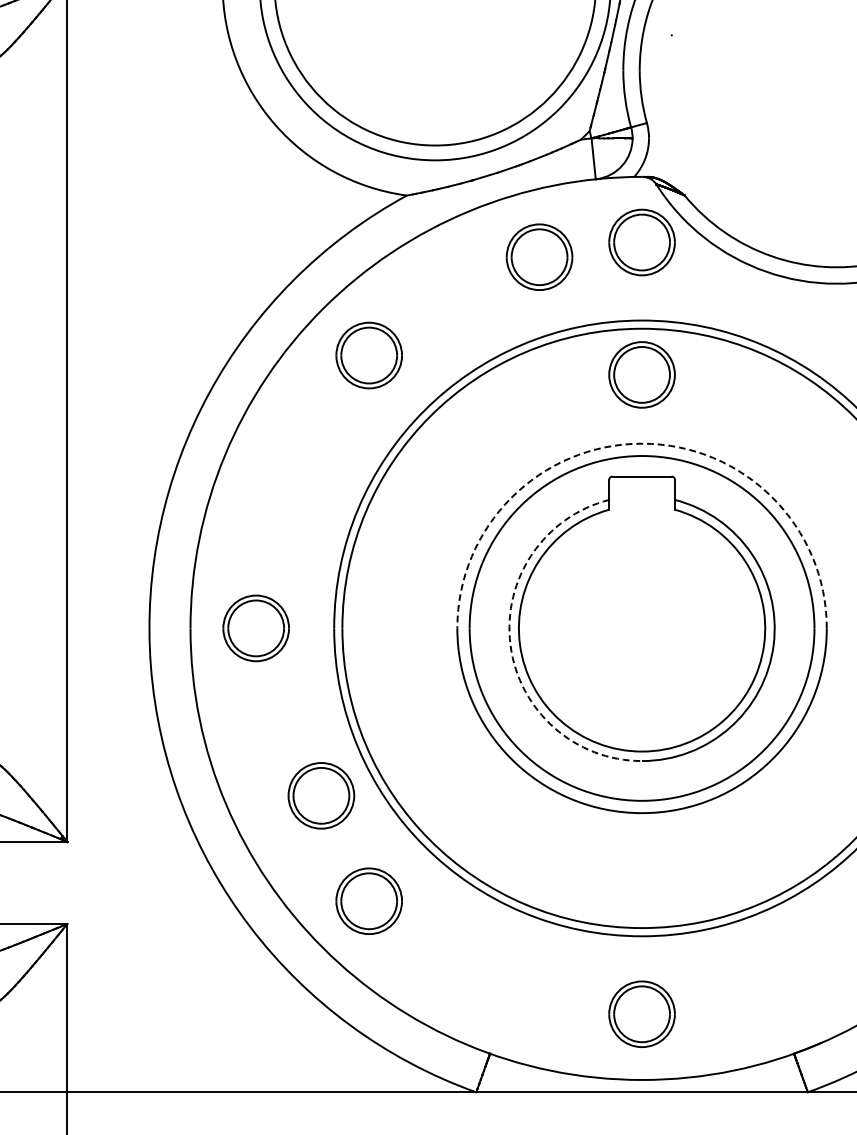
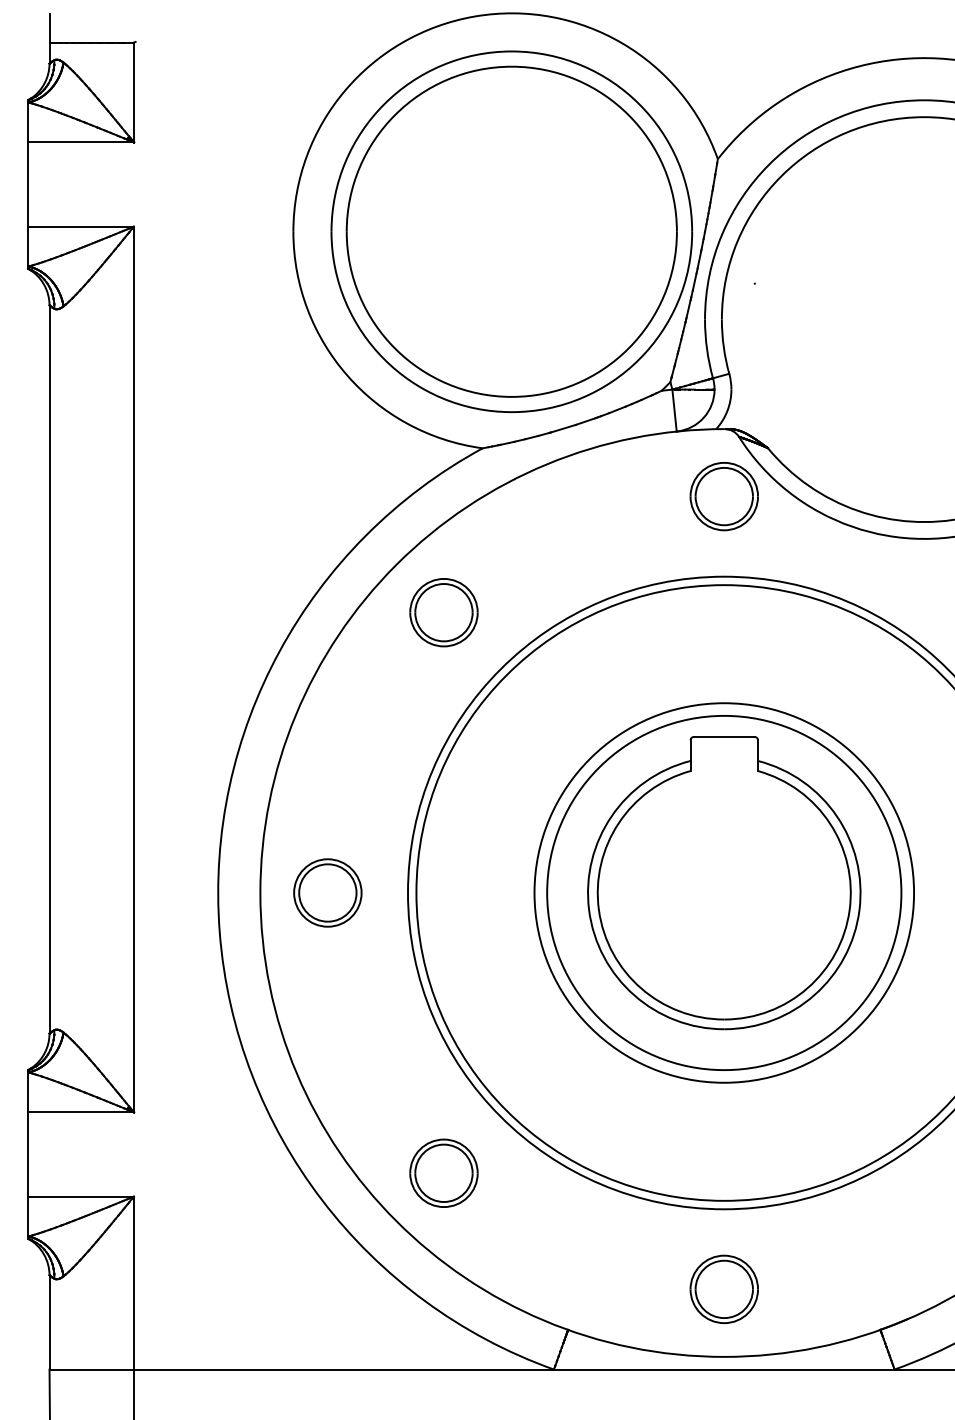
part: (539, 257) -> (618, 511), removed
part: (641, 374) -> (723, 632), removed
arc: (642, 443) -> (724, 703), dashed -> solid
arc: (510, 645) -> (589, 910), dashed -> solid
part: (321, 795) -> (394, 1064), removed

